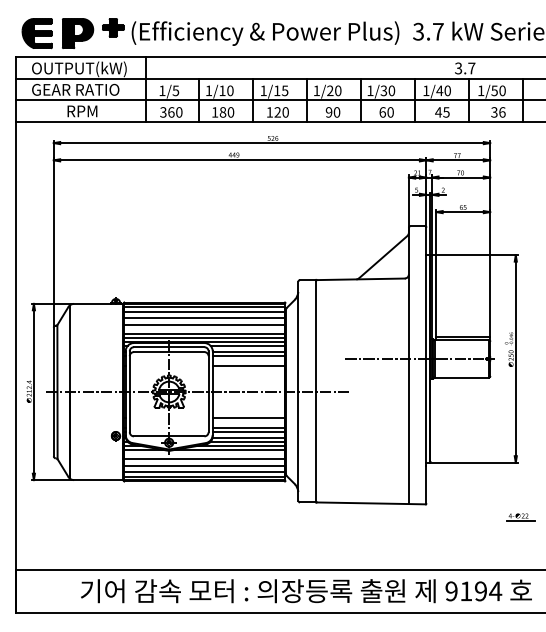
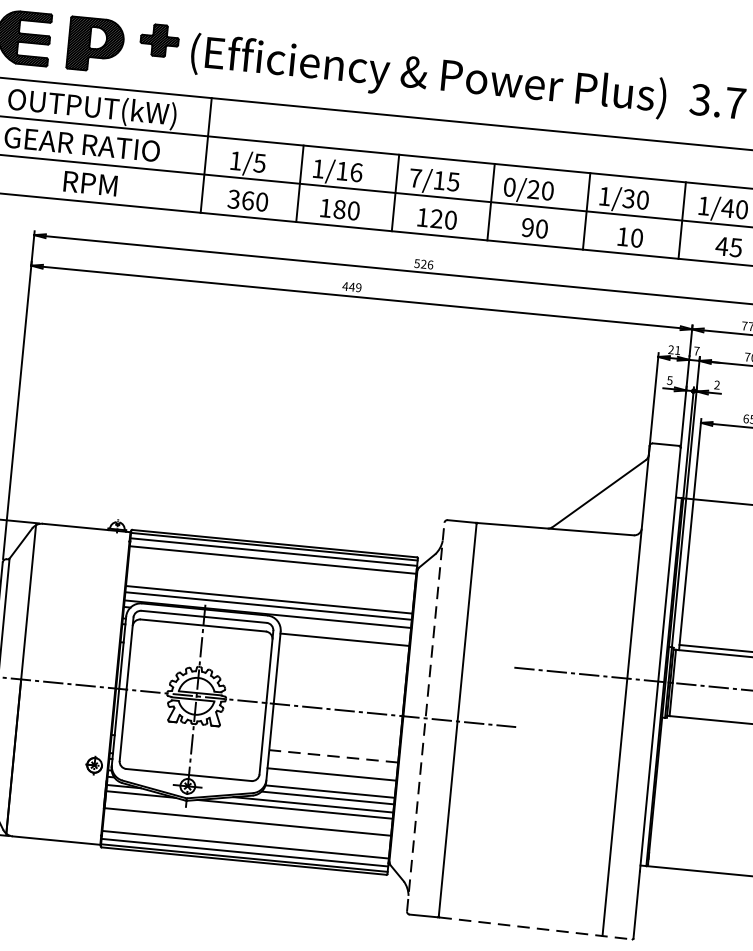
text: (230, 90) -> (356, 171), 1/10 -> 1/16
text: (263, 90) -> (415, 177), 1/15 -> 7/15
text: (316, 90) -> (509, 186), 1/20 -> 0/20
text: (382, 112) -> (622, 236), 60 -> 10
line: (204, 317) -> (271, 570), removed
line: (204, 324) -> (270, 582), removed
line: (247, 345) -> (343, 627), removed
line: (248, 355) -> (343, 645), removed
line: (248, 365) -> (341, 662), removed
line: (298, 391) -> (425, 717), solid -> dashed
line: (248, 418) -> (332, 756), solid -> dashed
line: (248, 431) -> (330, 779), removed
line: (204, 466) -> (246, 834), removed
line: (371, 503) -> (536, 928), solid -> dashed

